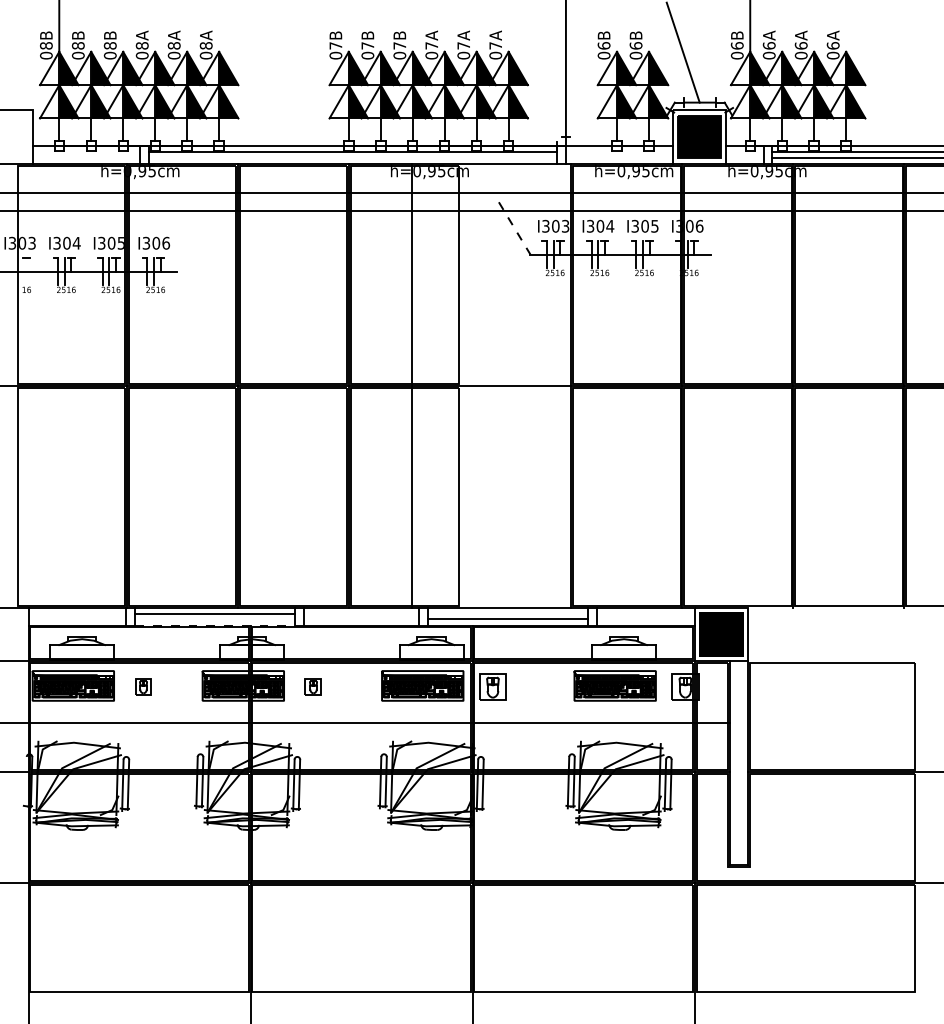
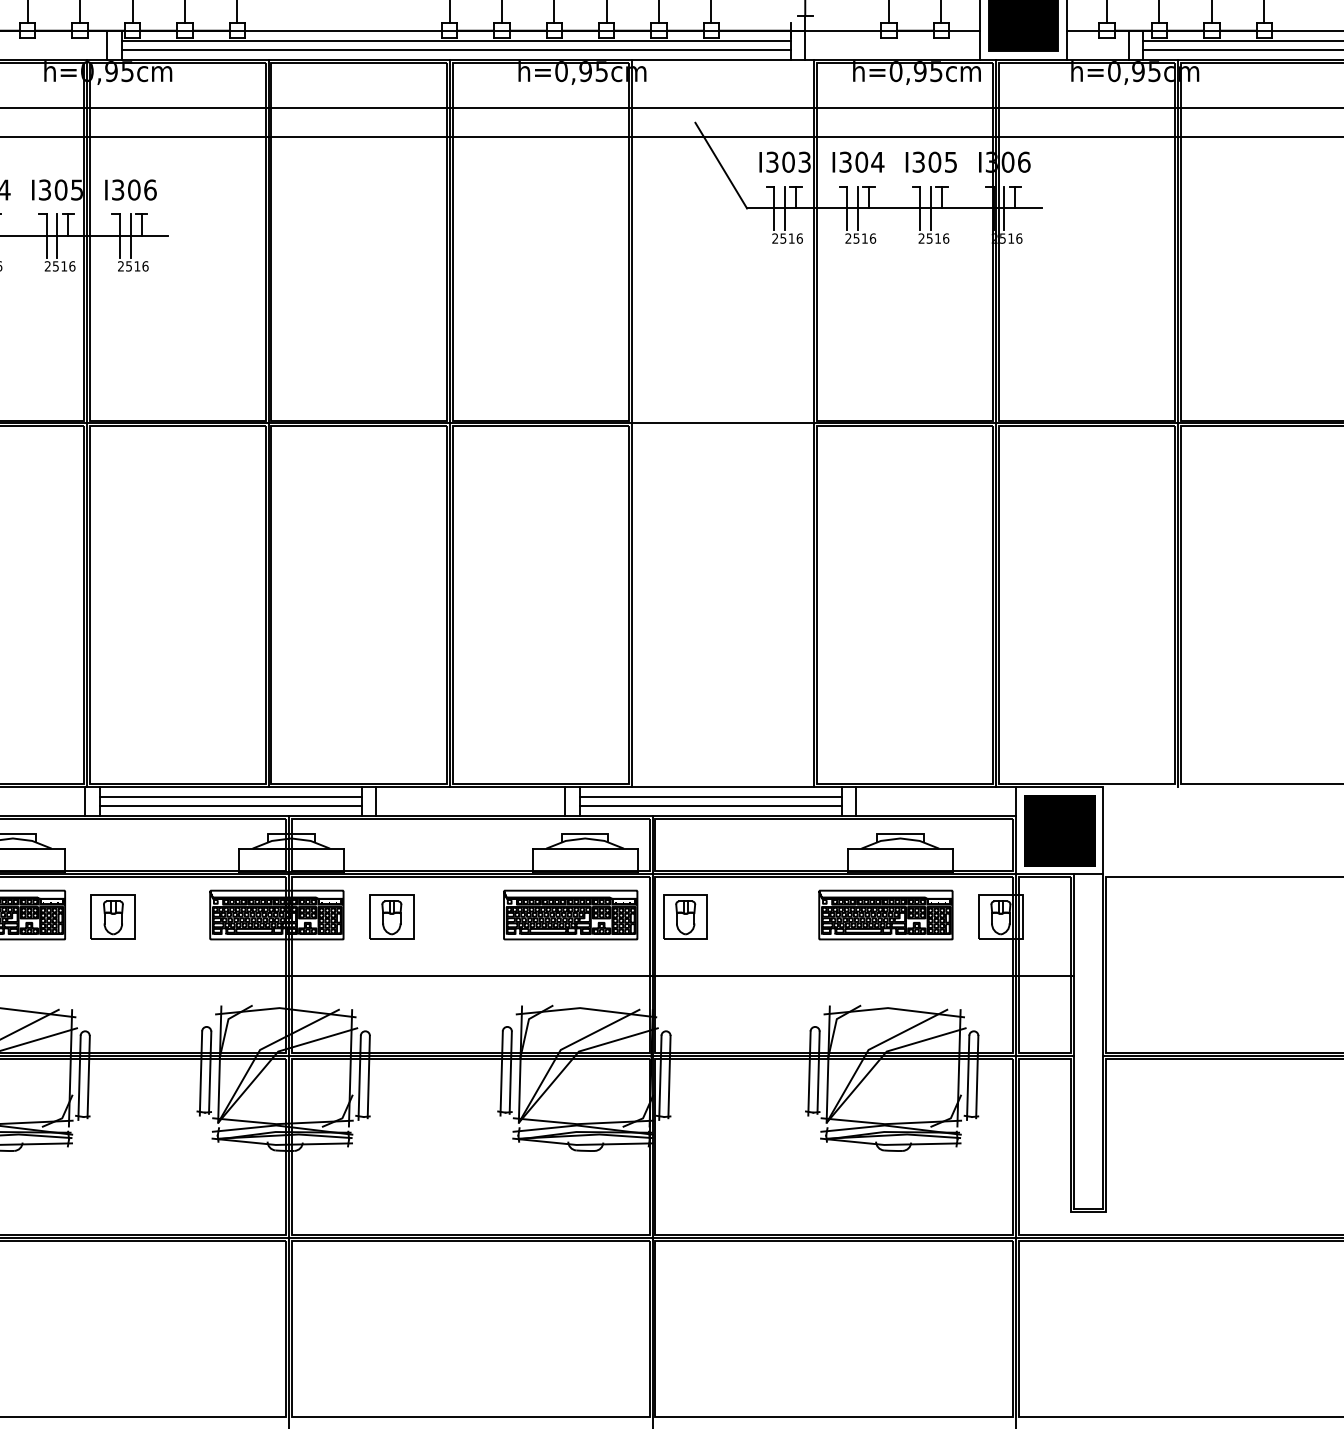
line: (352, 157) -> (455, 49), added
line: (514, 228) -> (720, 165), dashed -> solid
line: (412, 385) -> (632, 422), moved
line: (508, 614) -> (711, 798), added
line: (215, 619) -> (231, 806), added
line: (215, 625) -> (231, 816), dashed -> solid
part: (143, 686) -> (113, 915), size x1.67
part: (313, 686) -> (391, 915), size x1.67

